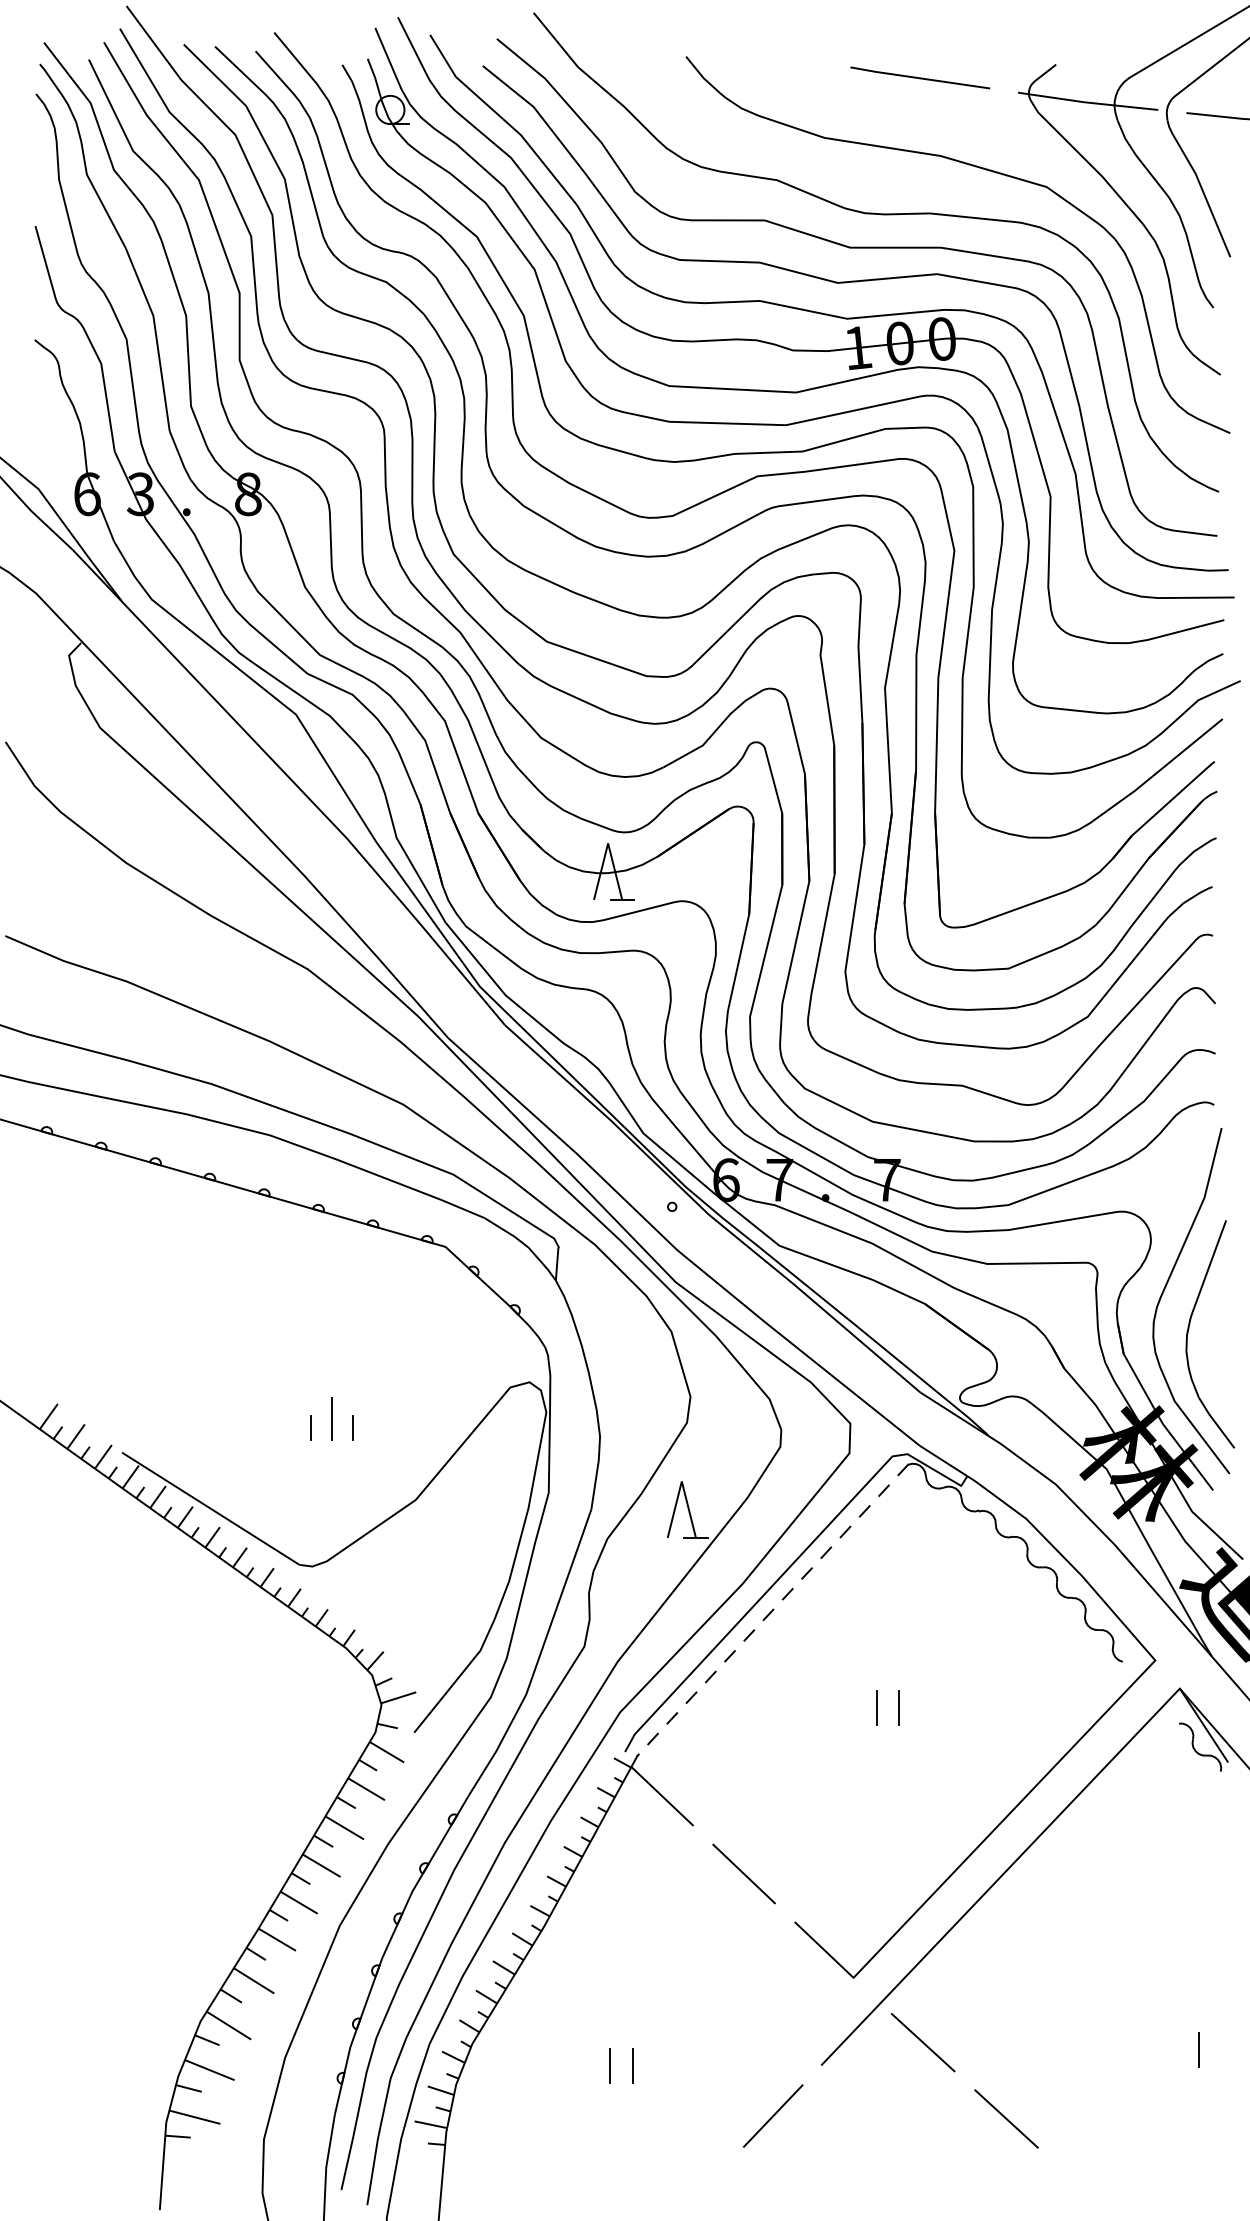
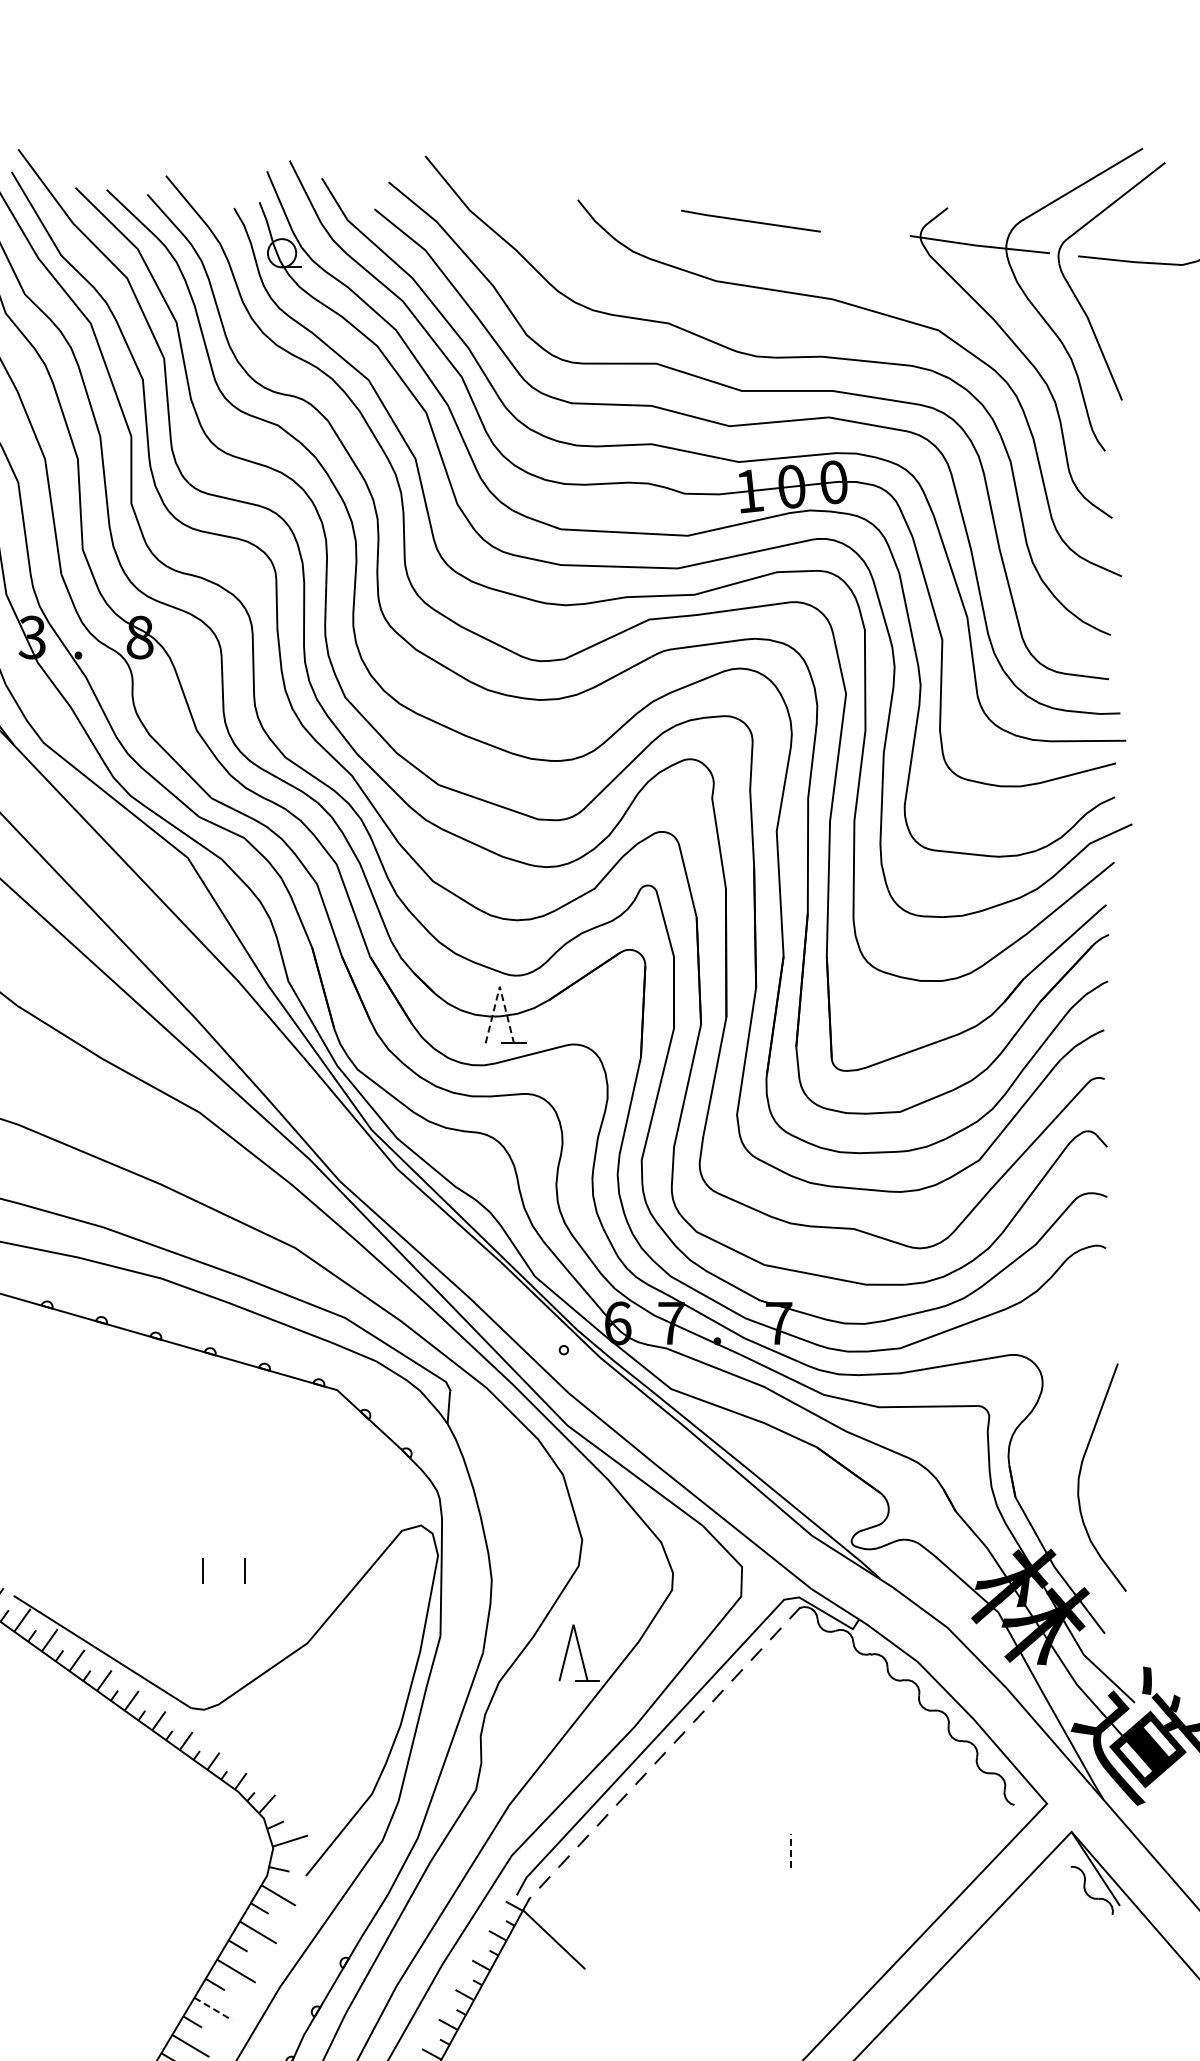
line: (920, 77) -> (751, 220), moved
line: (608, 843) -> (500, 986), solid -> dashed
curve: (1165, 1289) -> (1057, 1432), removed
line: (332, 1418) -> (224, 1561), removed
line: (876, 1707) -> (768, 1850), removed
line: (899, 1707) -> (791, 1850), solid -> dashed
line: (322, 1866) -> (214, 2009), solid -> dashed
line: (743, 1873) -> (635, 2016), removed

